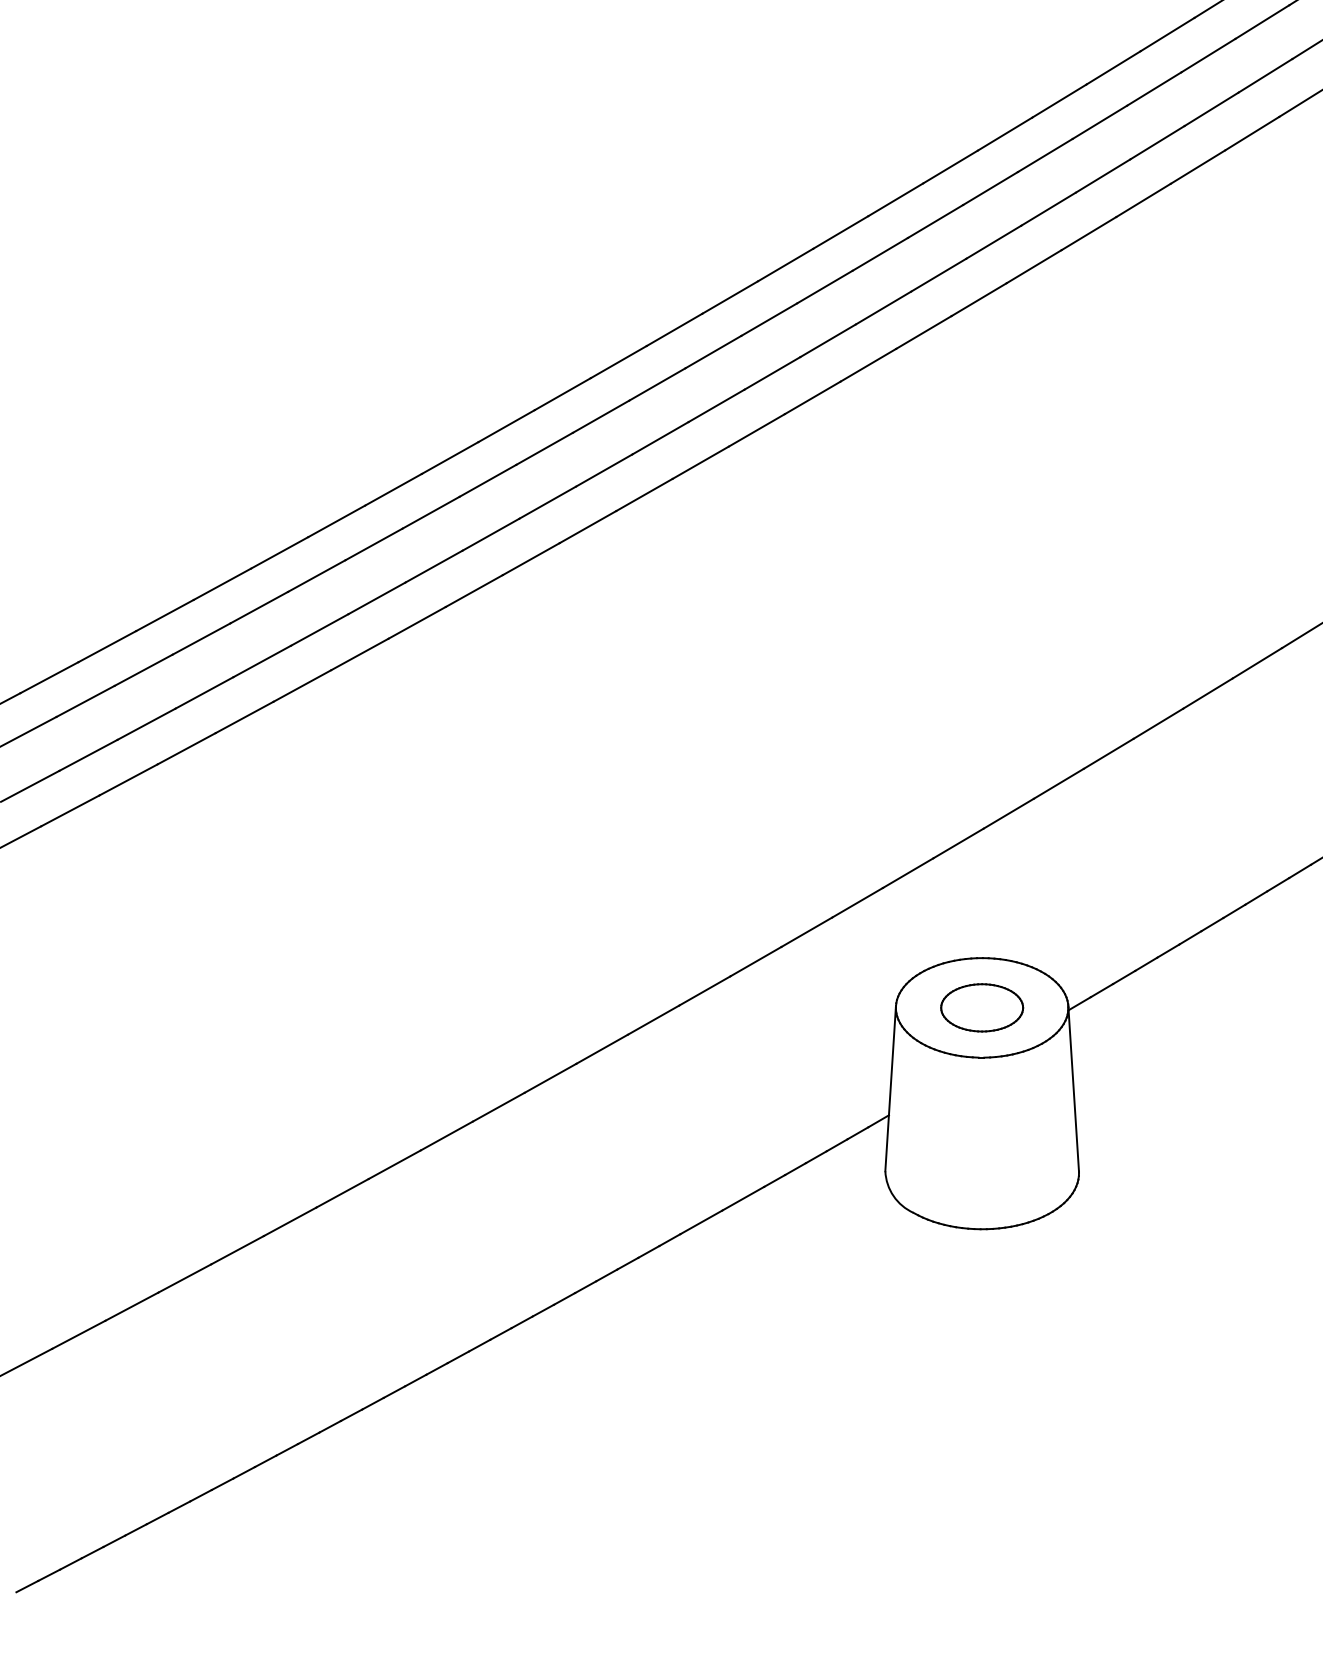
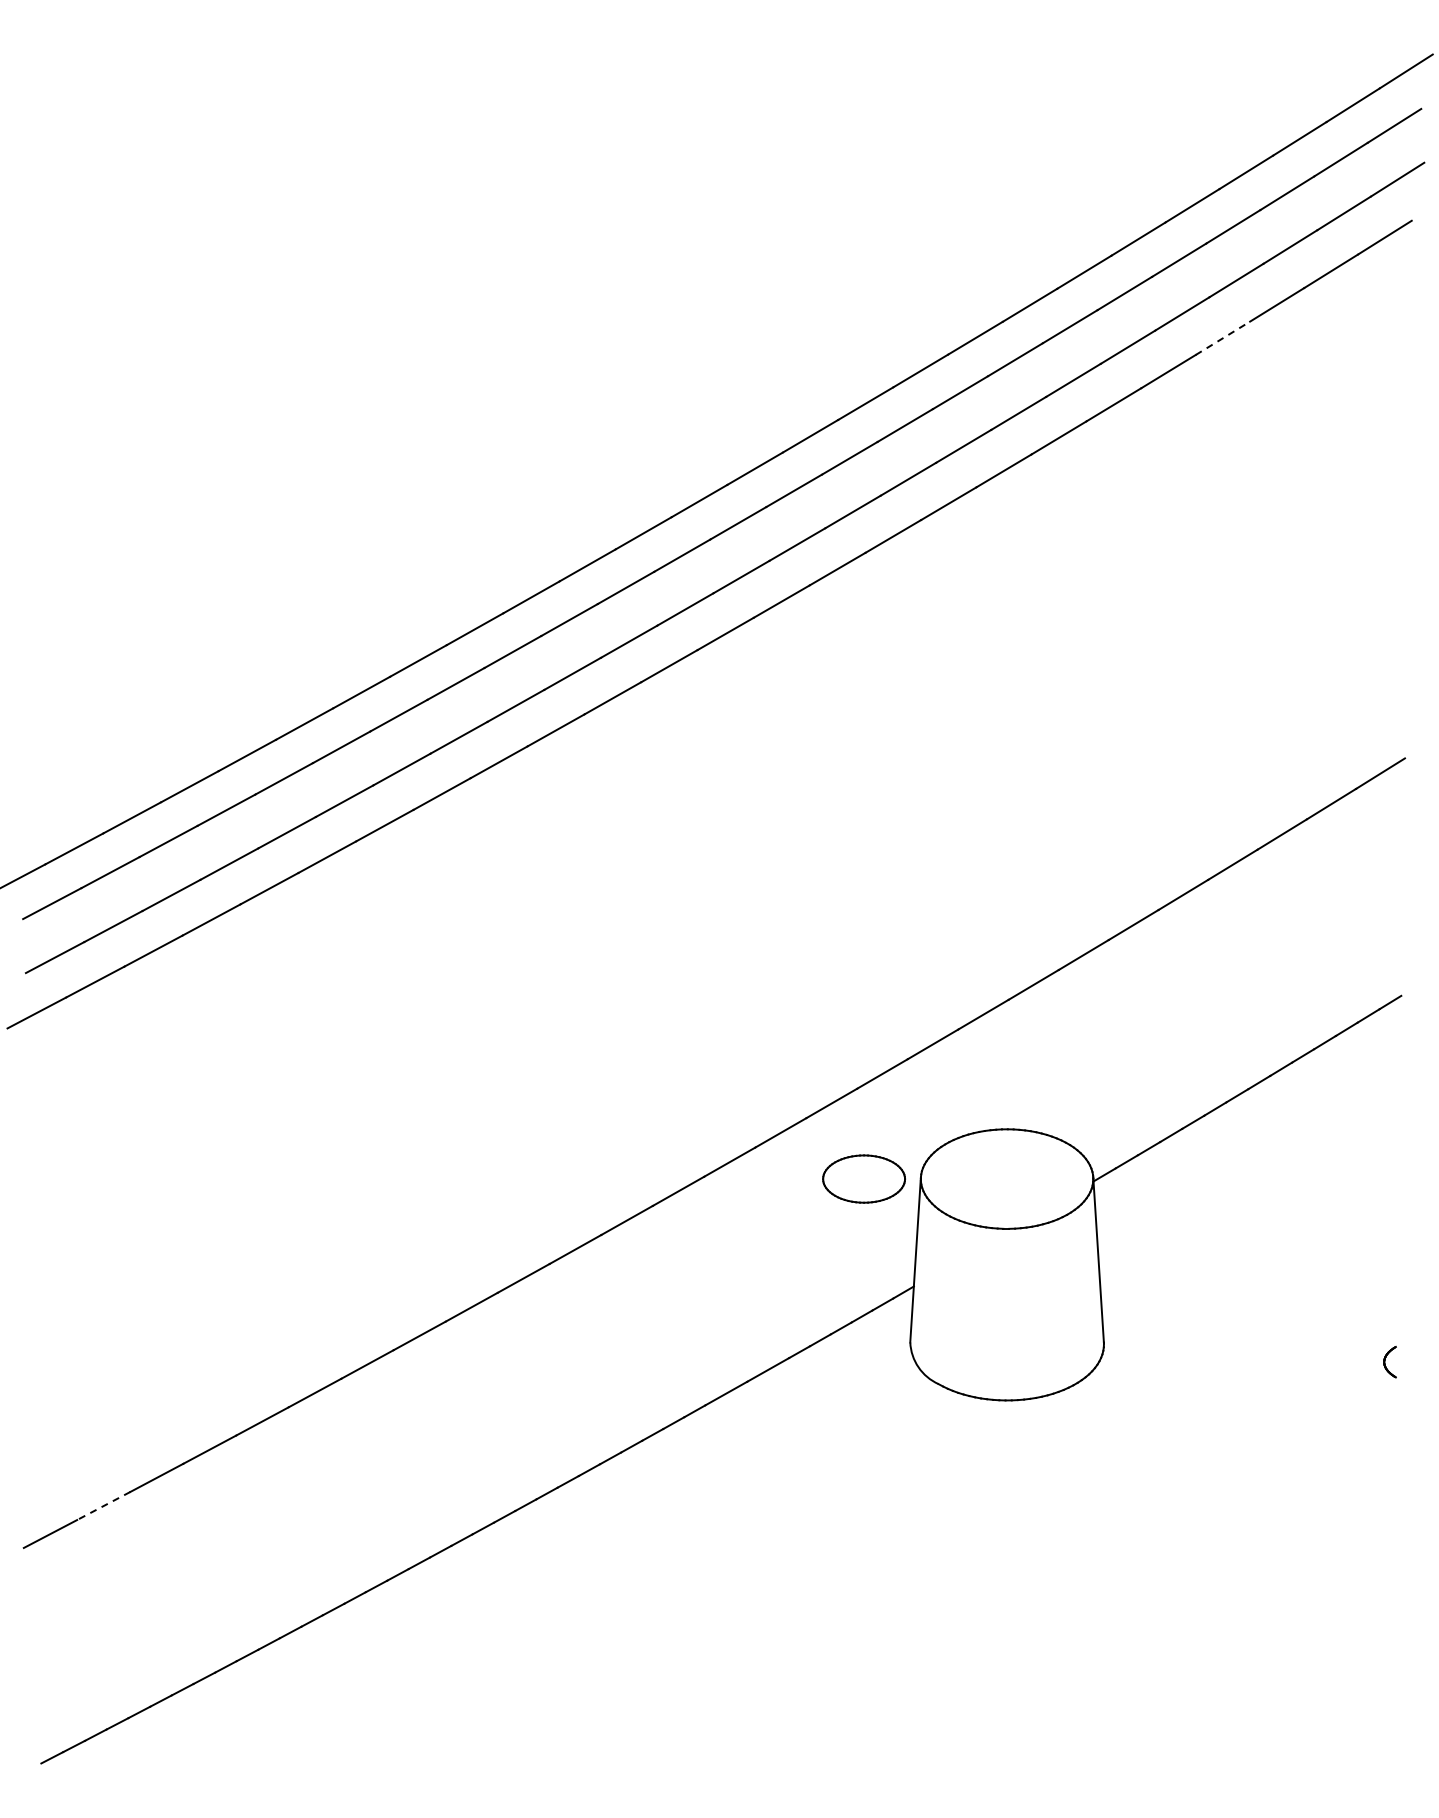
line: (1197, 167) -> (1222, 338), solid -> dashed
part: (981, 1007) -> (863, 1178), moved
line: (78, 1335) -> (103, 1506), solid -> dashed

